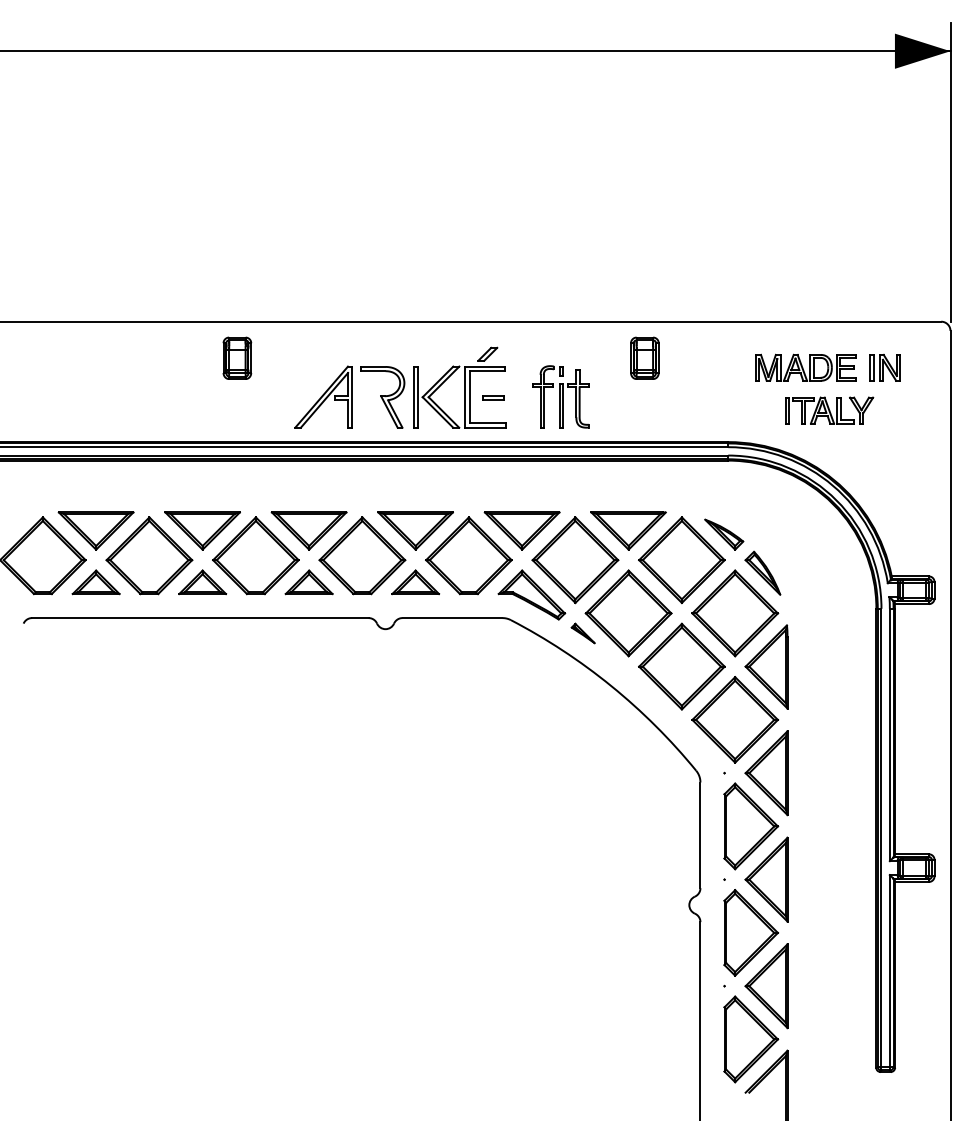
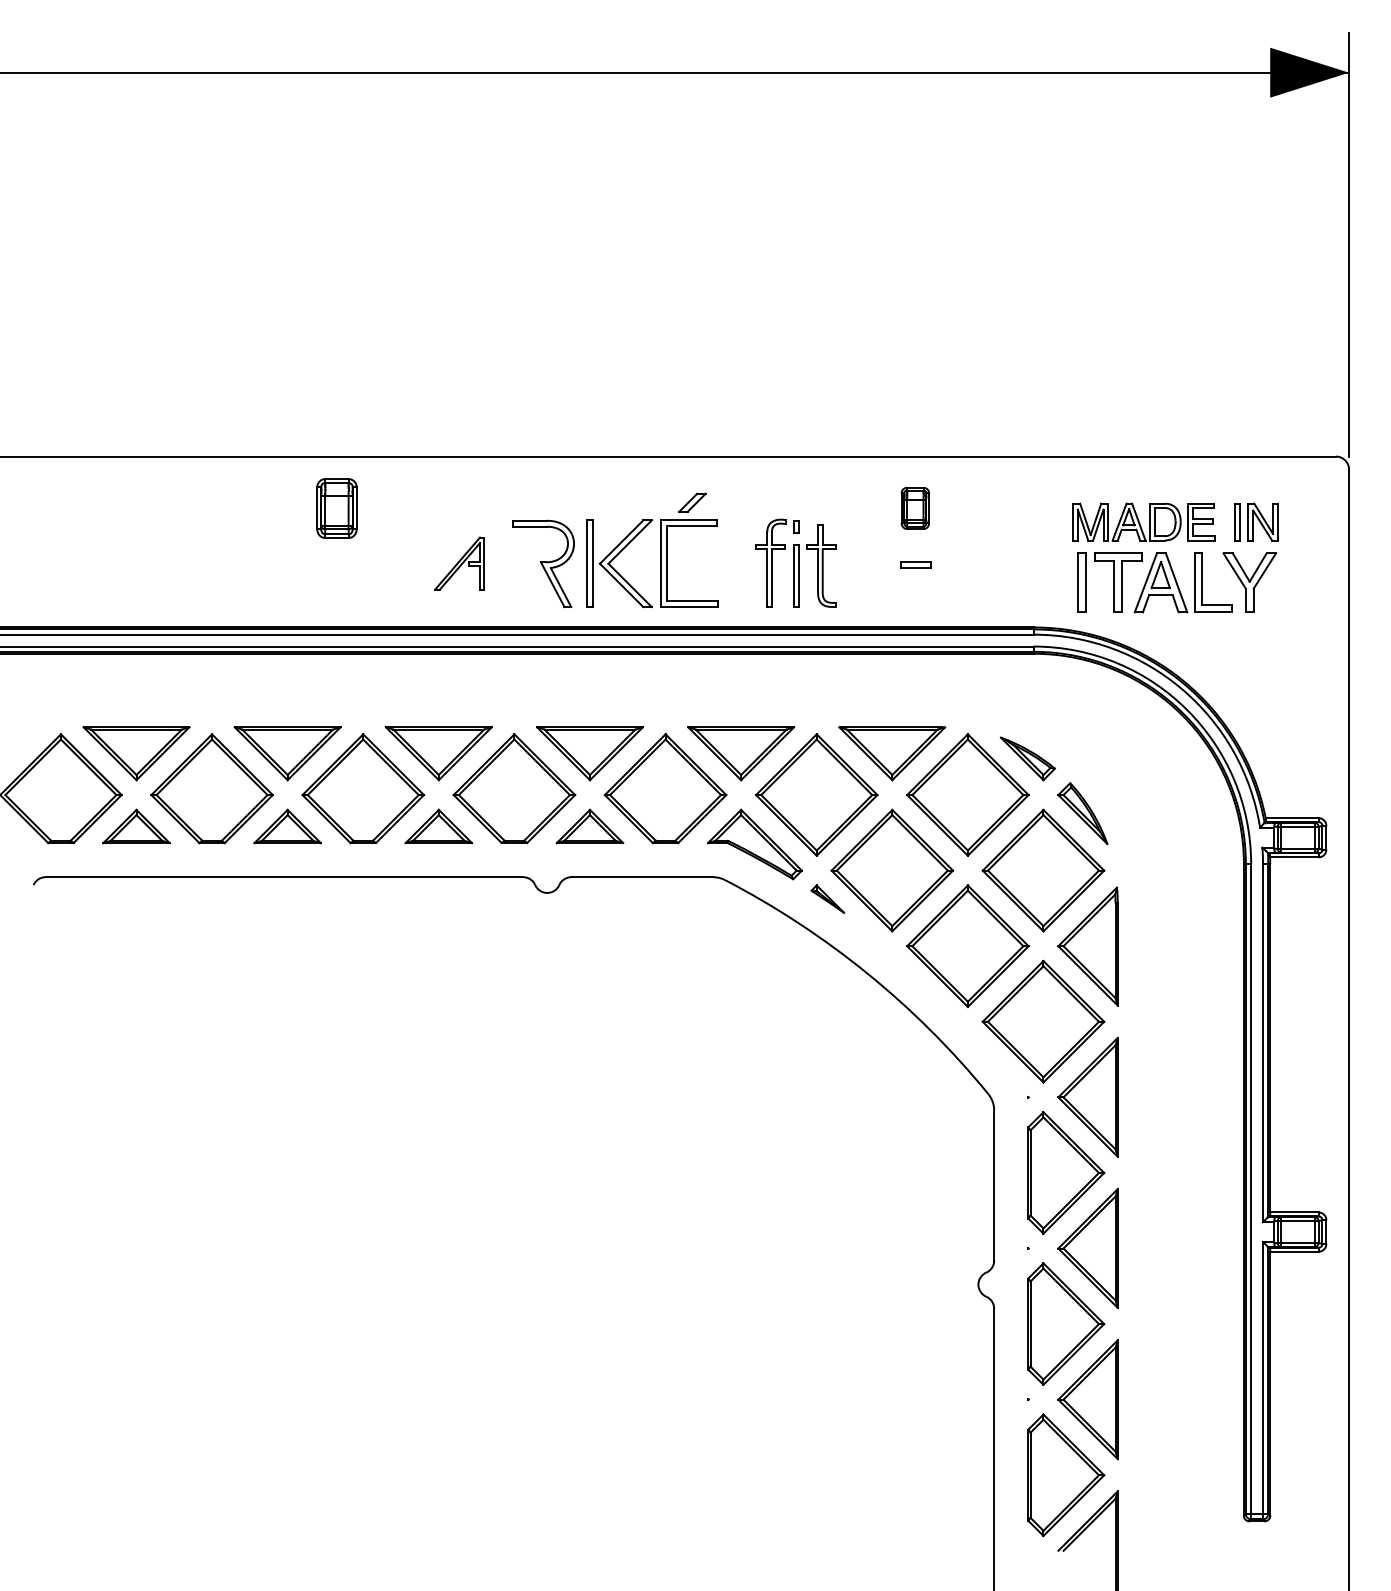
part: (644, 357) -> (914, 507), size x0.7
part: (323, 396) -> (459, 562), size x0.6
part: (493, 397) -> (916, 564), moved
part: (829, 410) -> (1177, 582), size x1.6

